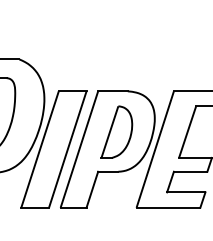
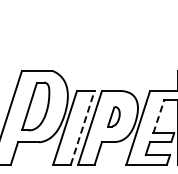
part: (116, 131) -> (113, 116), size x0.6
line: (187, 131) -> (158, 116), solid -> dashed
line: (67, 148) -> (82, 127), solid -> dashed

